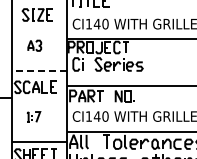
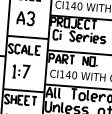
part: (34, 45) -> (25, 18), size x1.67
line: (39, 70) -> (28, 37), dashed -> solid
part: (33, 116) -> (20, 71), size x1.67

